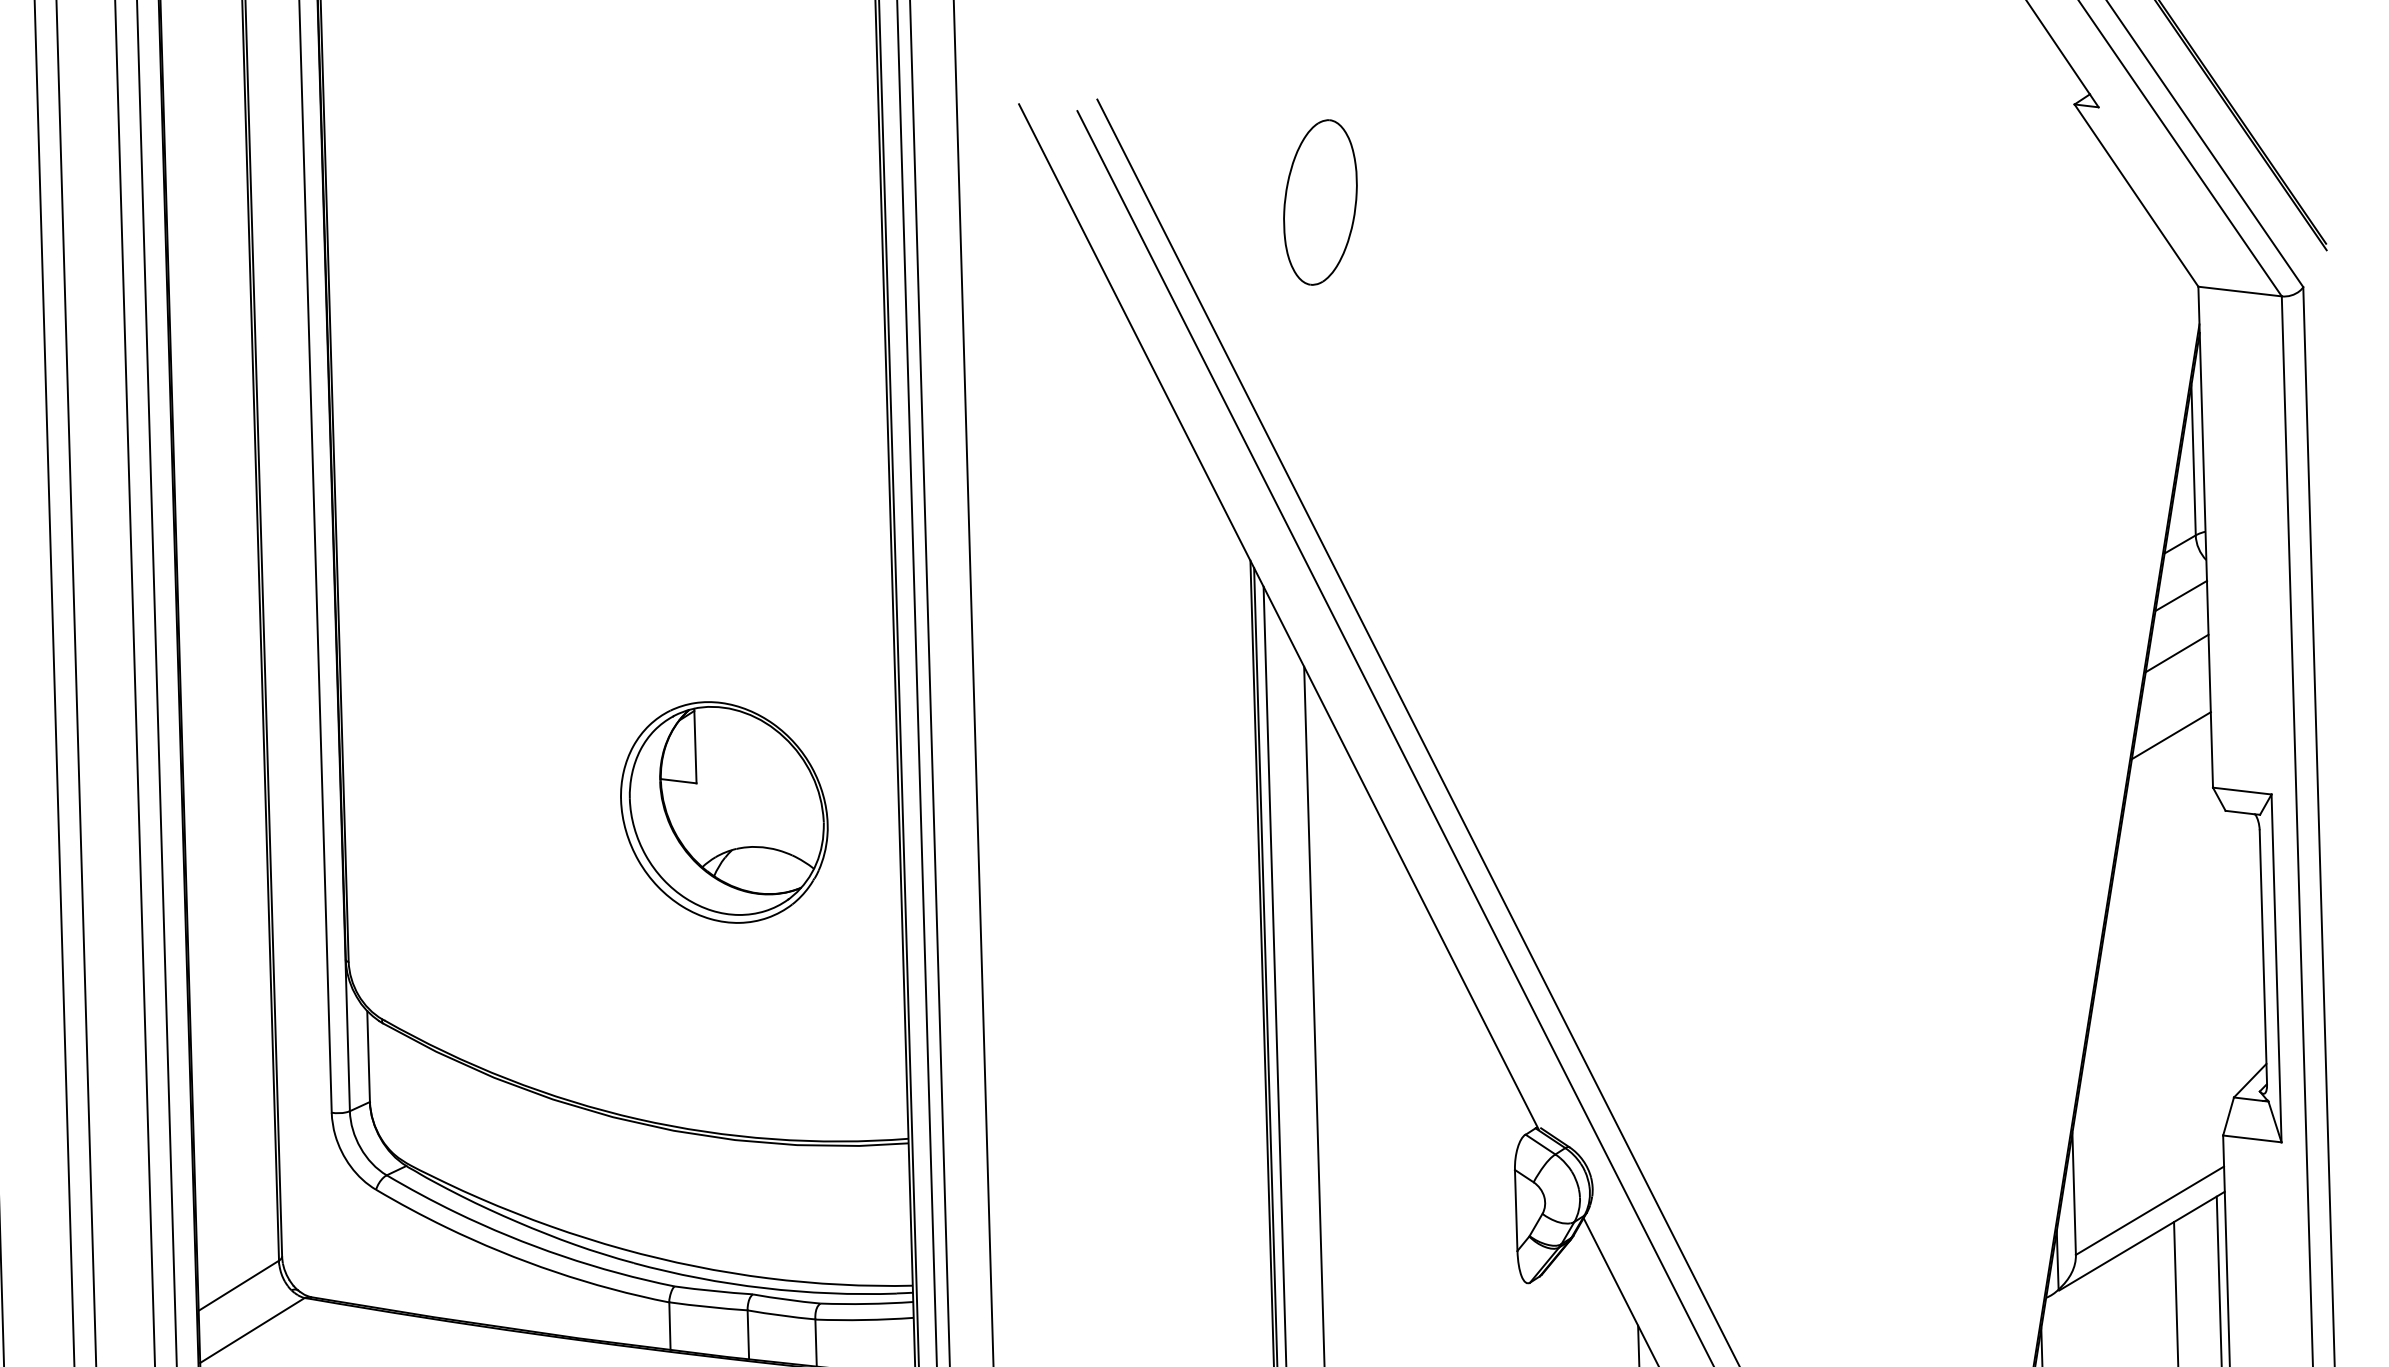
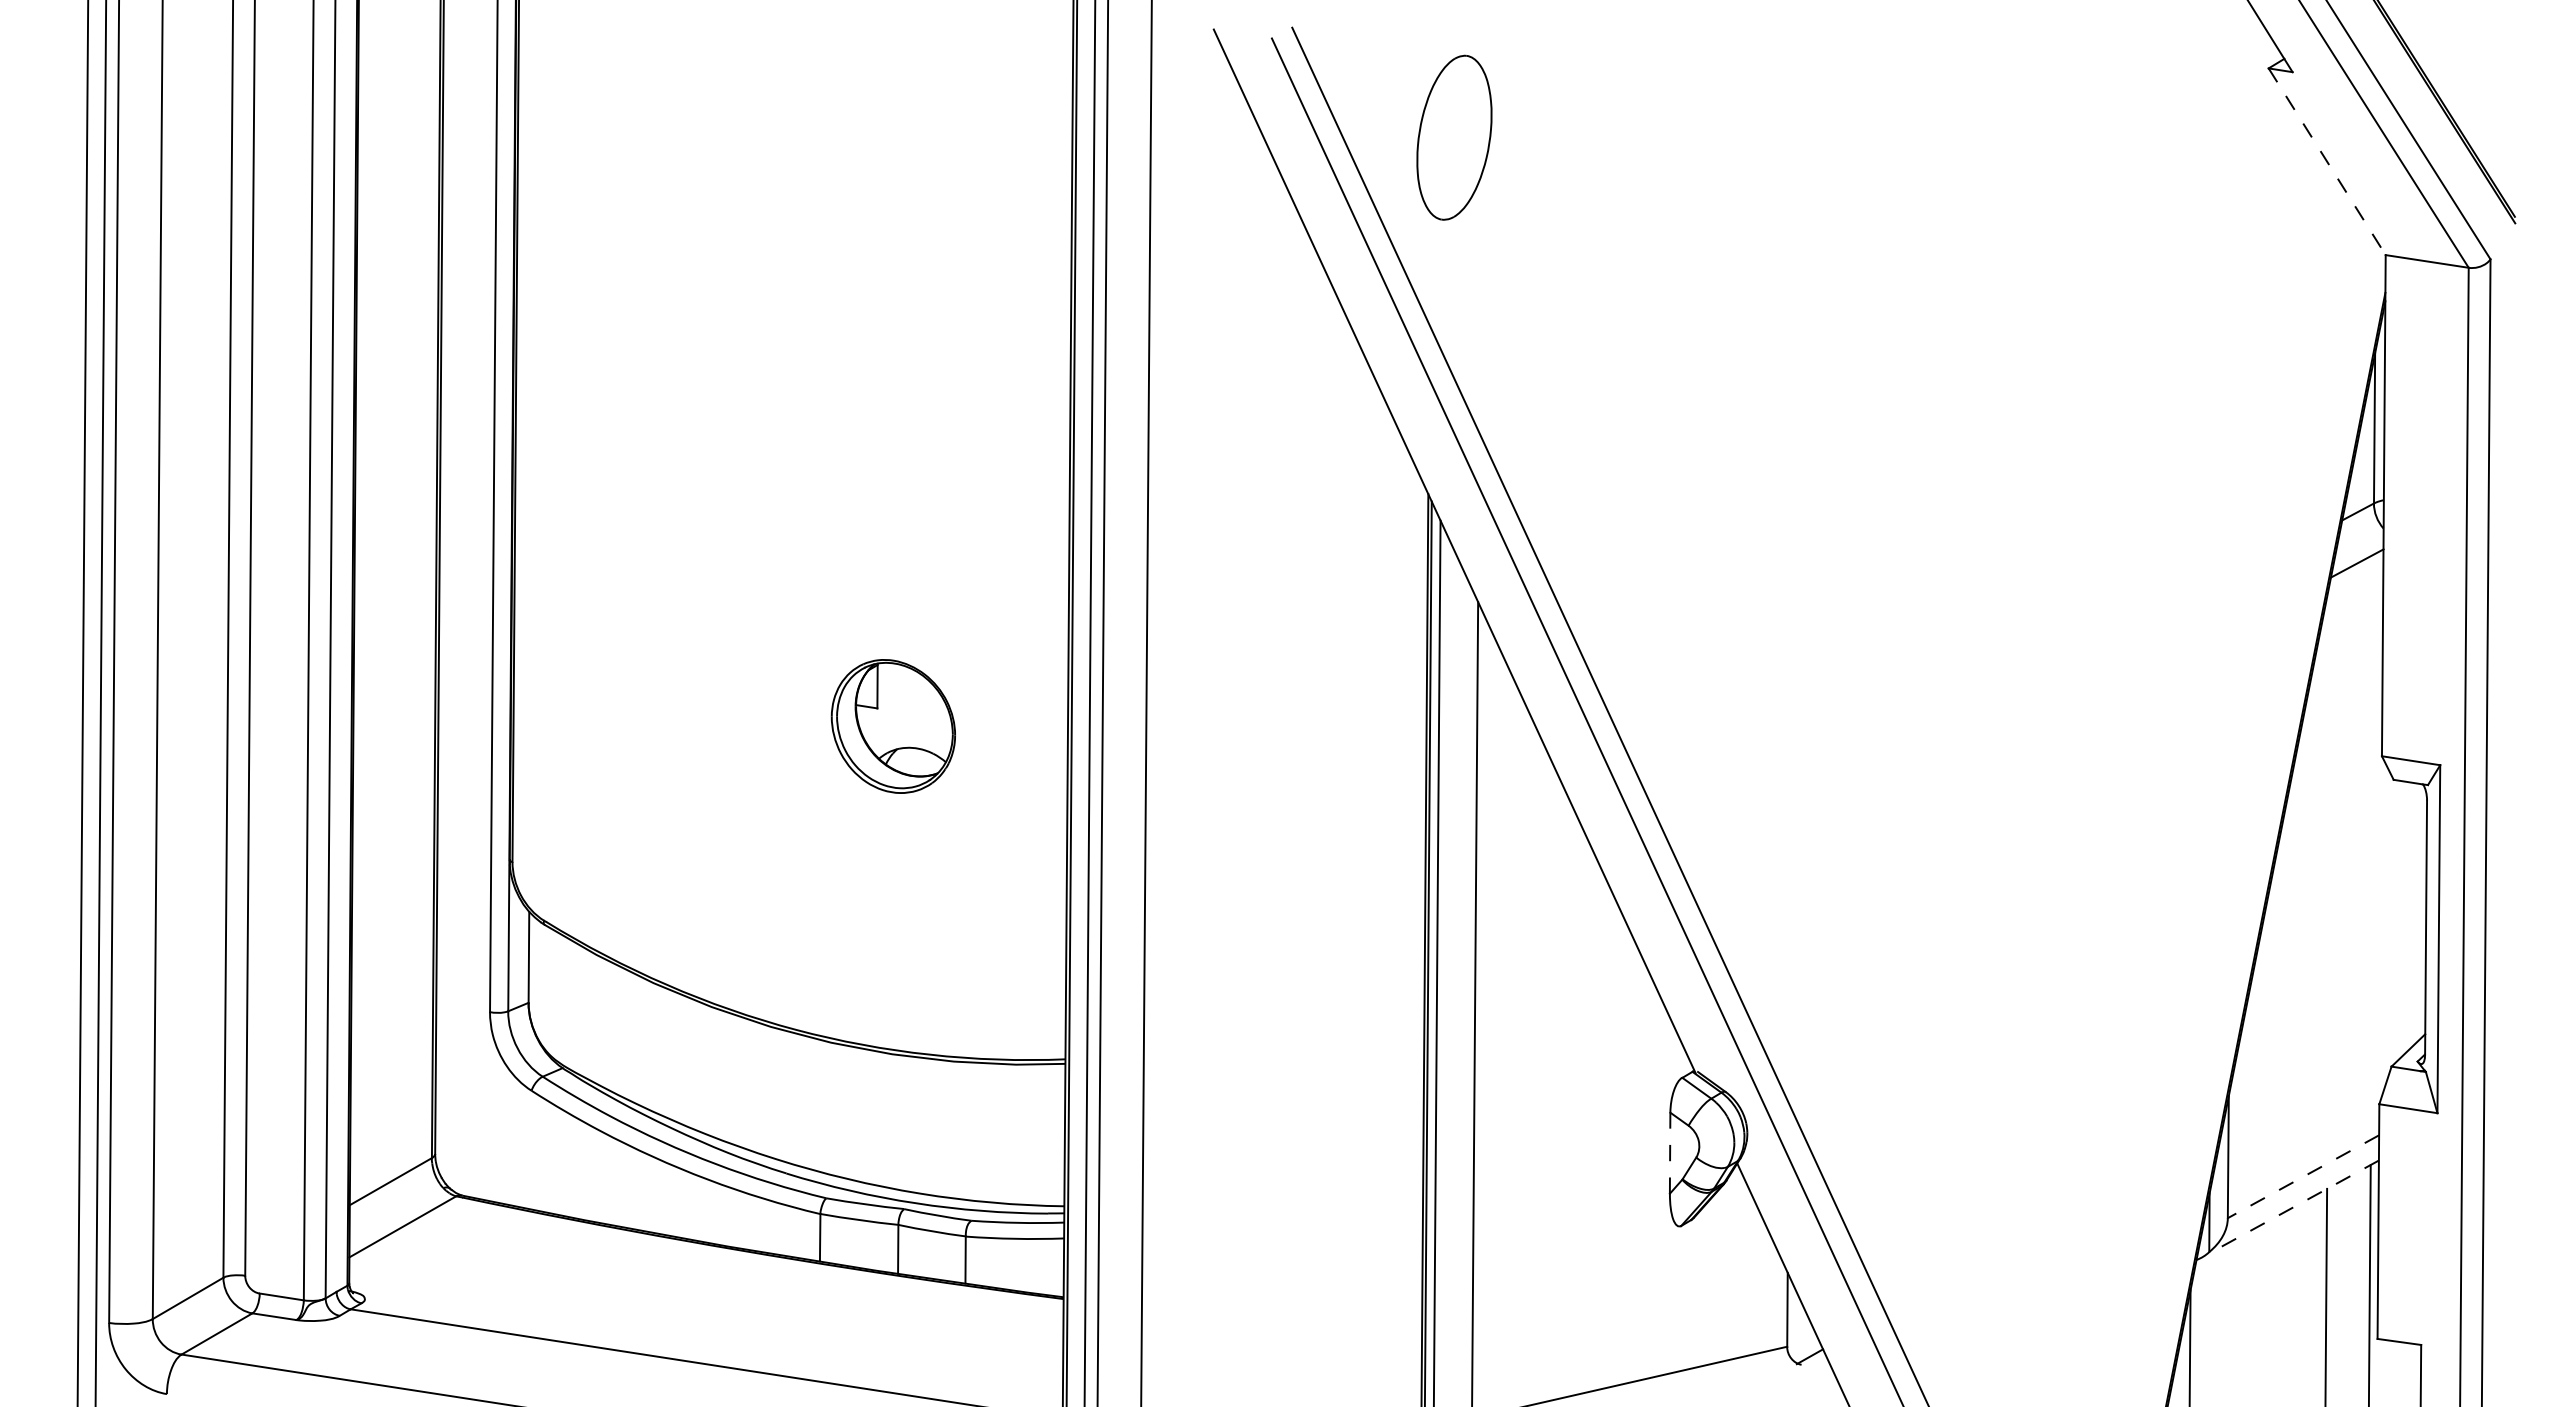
line: (2136, 196) -> (2327, 162), solid -> dashed
part: (1320, 202) -> (1454, 137), moved
line: (2176, 653) -> (2350, 620), removed
line: (2170, 735) -> (2341, 702), removed
part: (724, 812) -> (893, 726), size x0.6
line: (1516, 1210) -> (1670, 1153), solid -> dashed
line: (2149, 1210) -> (2302, 1176), solid -> dashed
line: (2141, 1241) -> (2293, 1207), solid -> dashed

